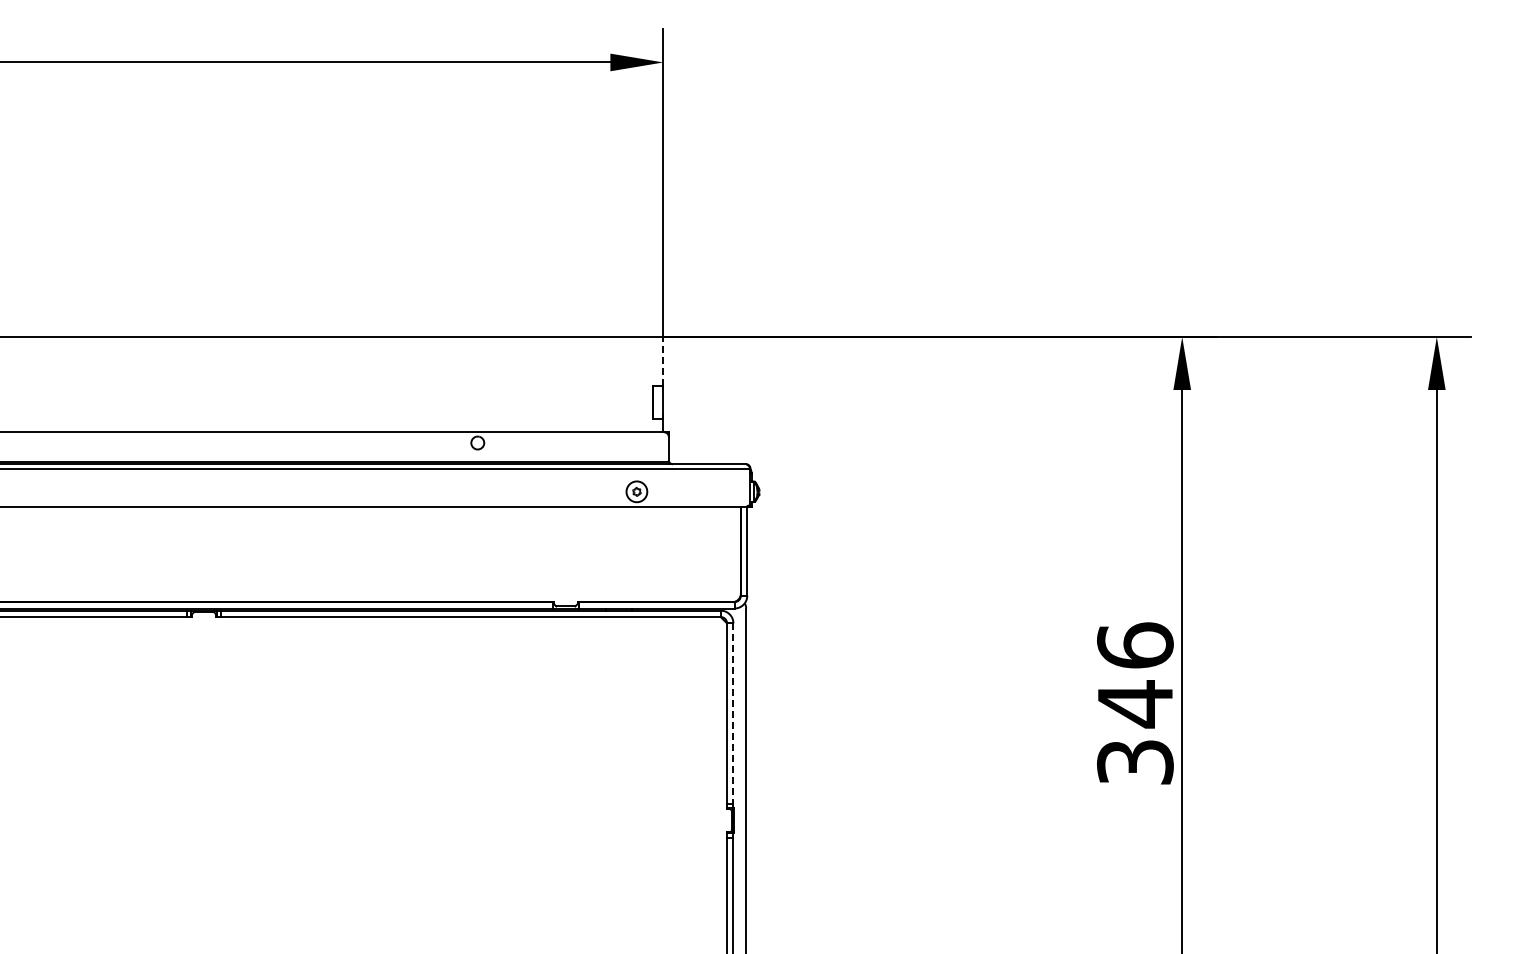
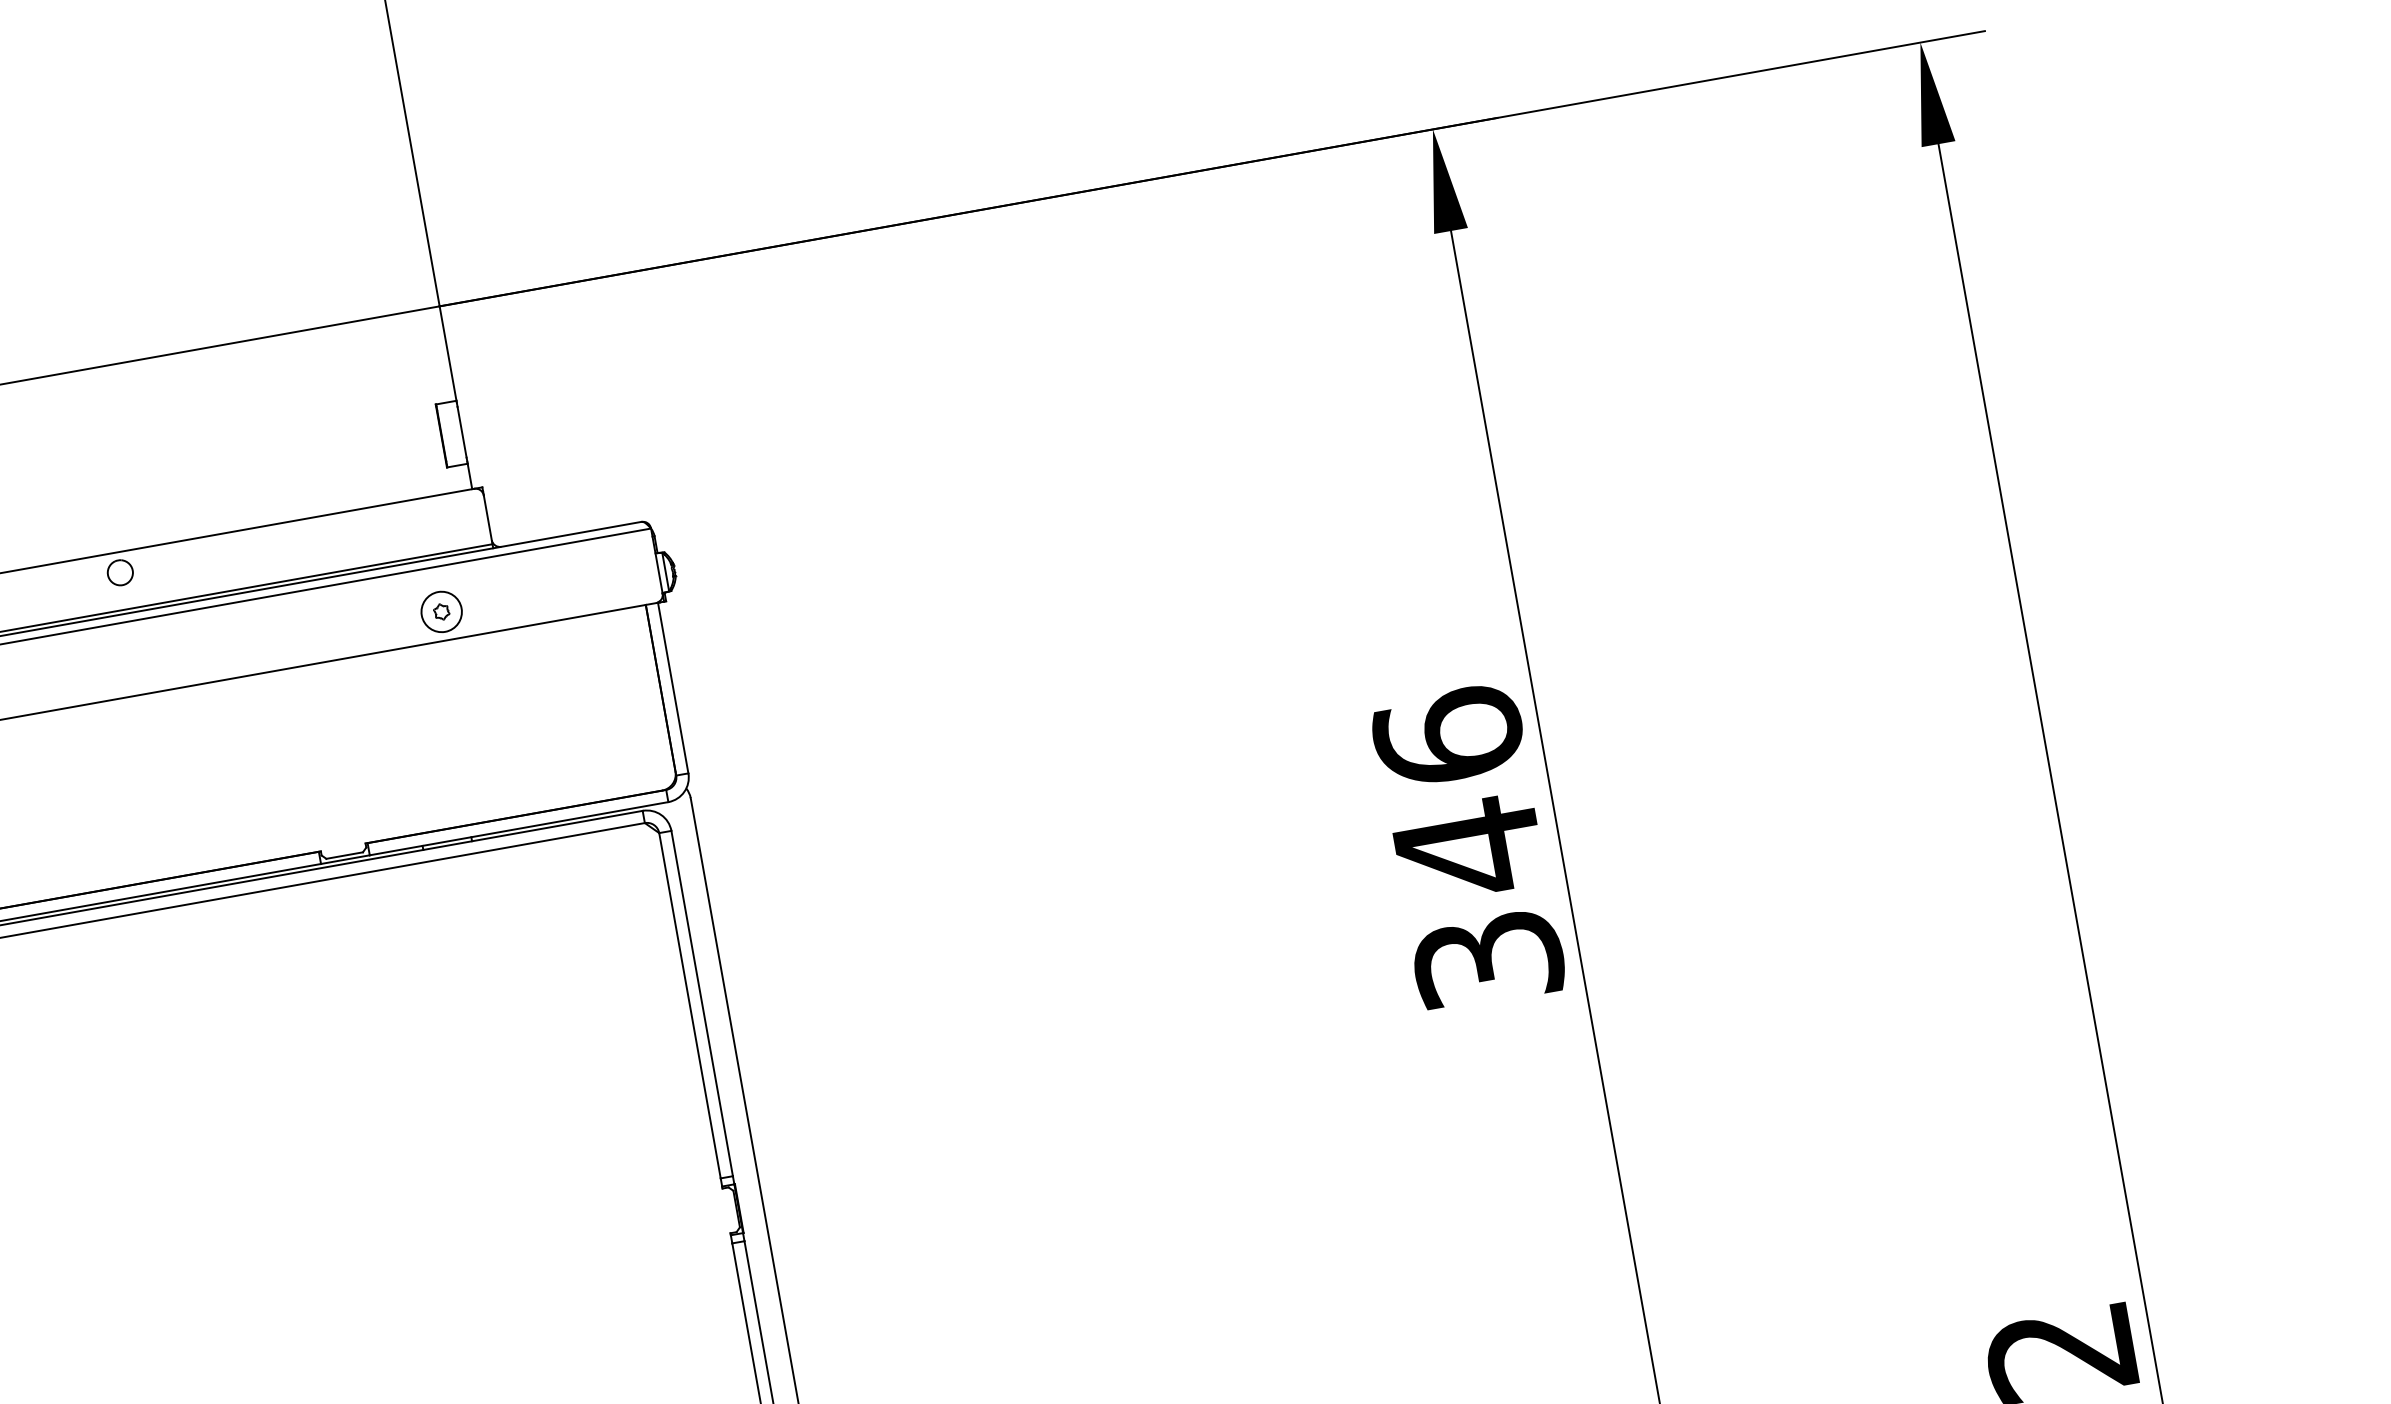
line: (663, 361) -> (448, 353), dashed -> solid
line: (733, 714) -> (702, 1005), dashed -> solid

